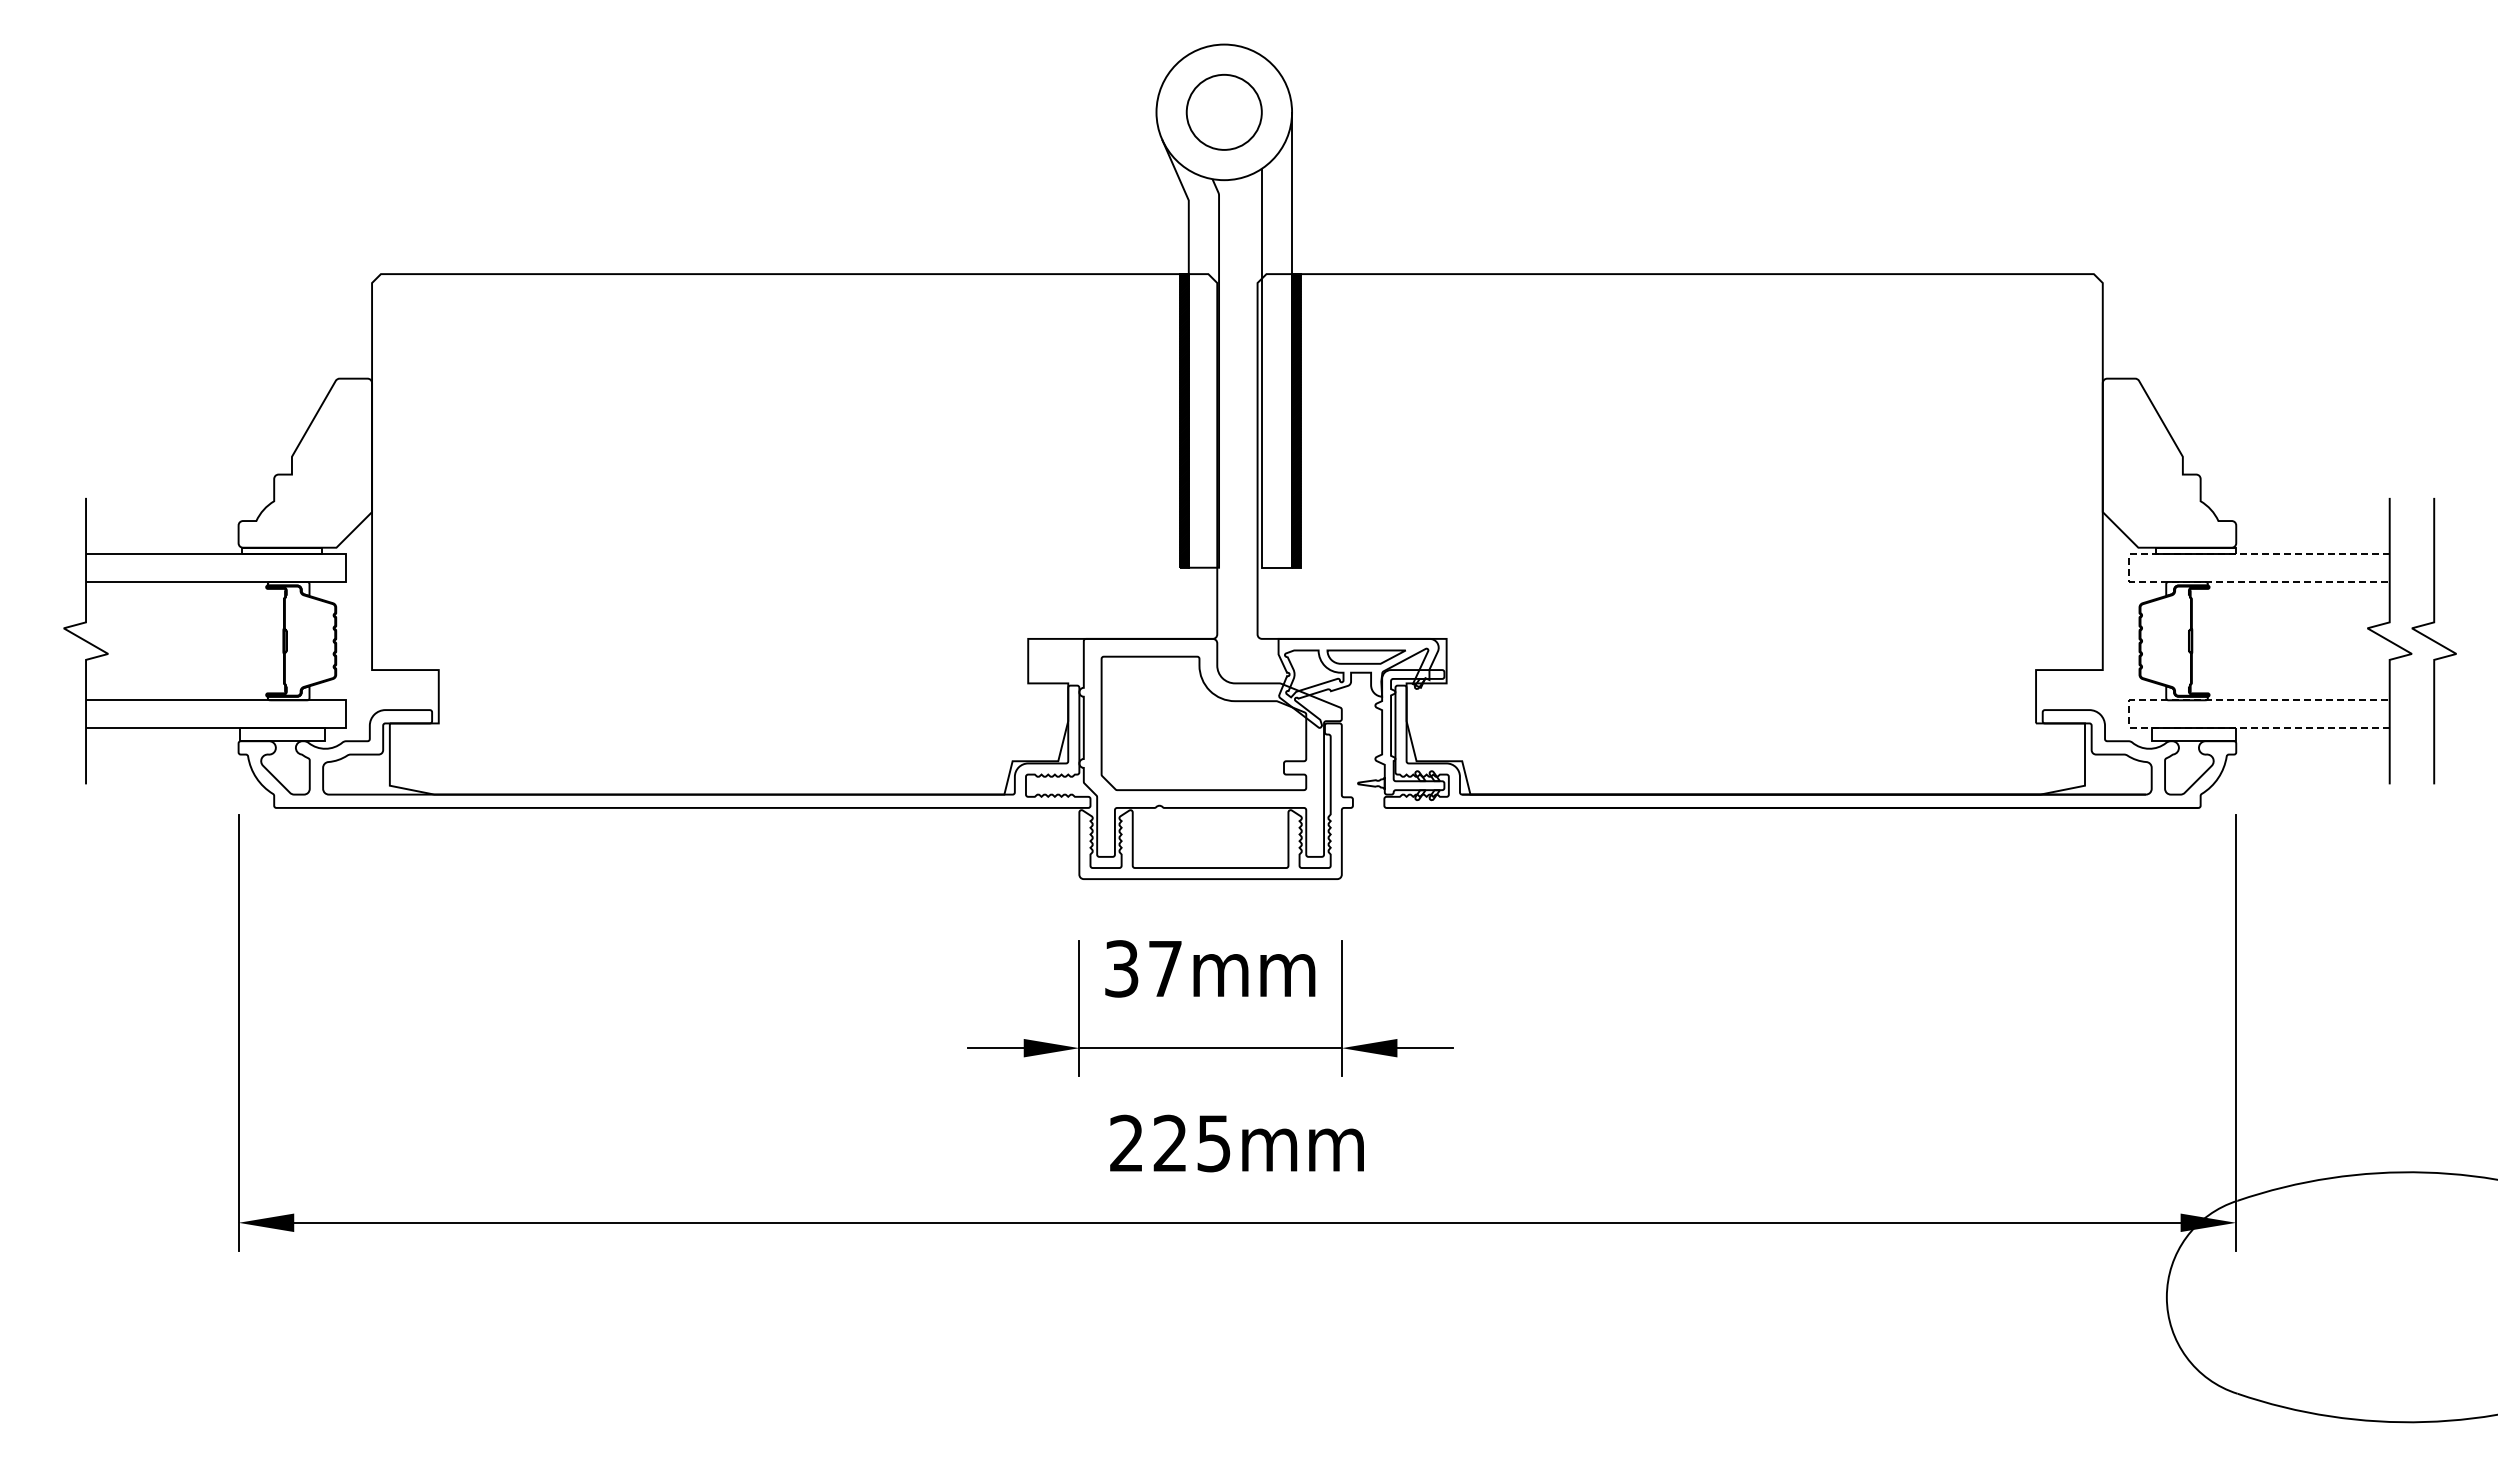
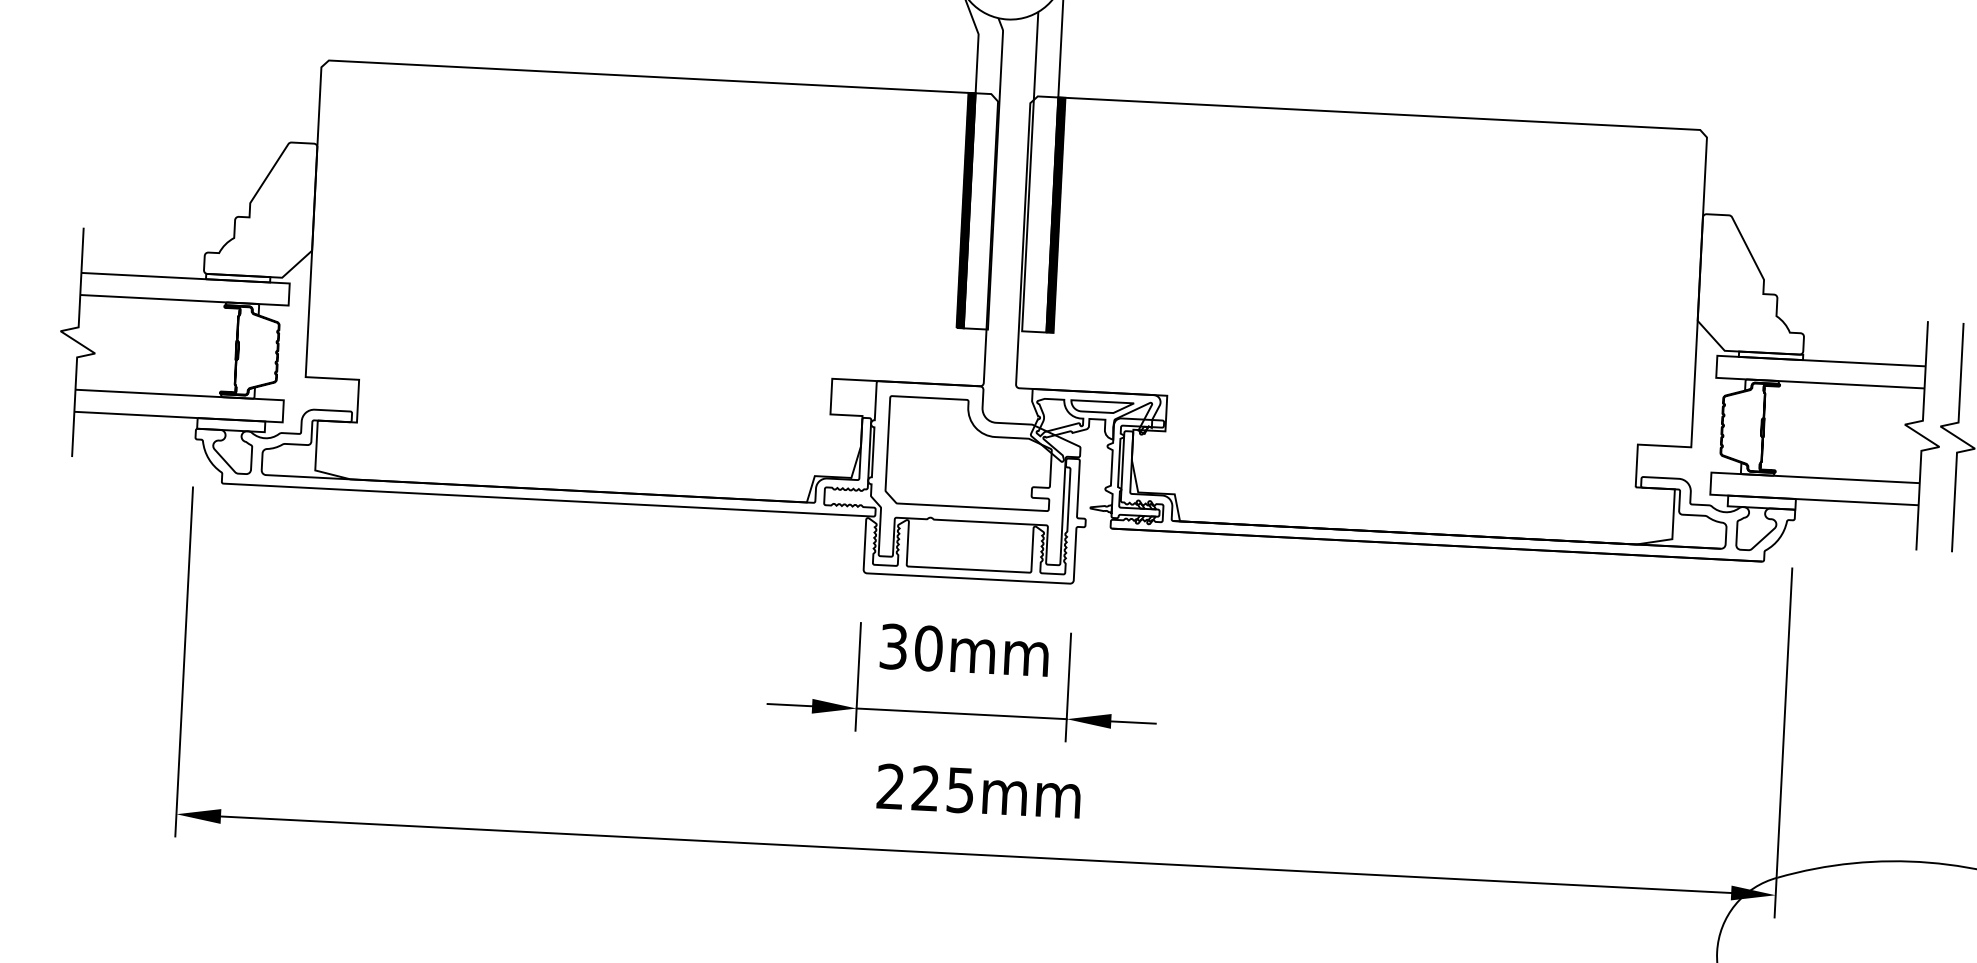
line: (2129, 568) -> (1716, 367), dashed -> solid
line: (2129, 714) -> (1710, 483), dashed -> solid
text: (1165, 968) -> (928, 648), 37mm -> 30mm

